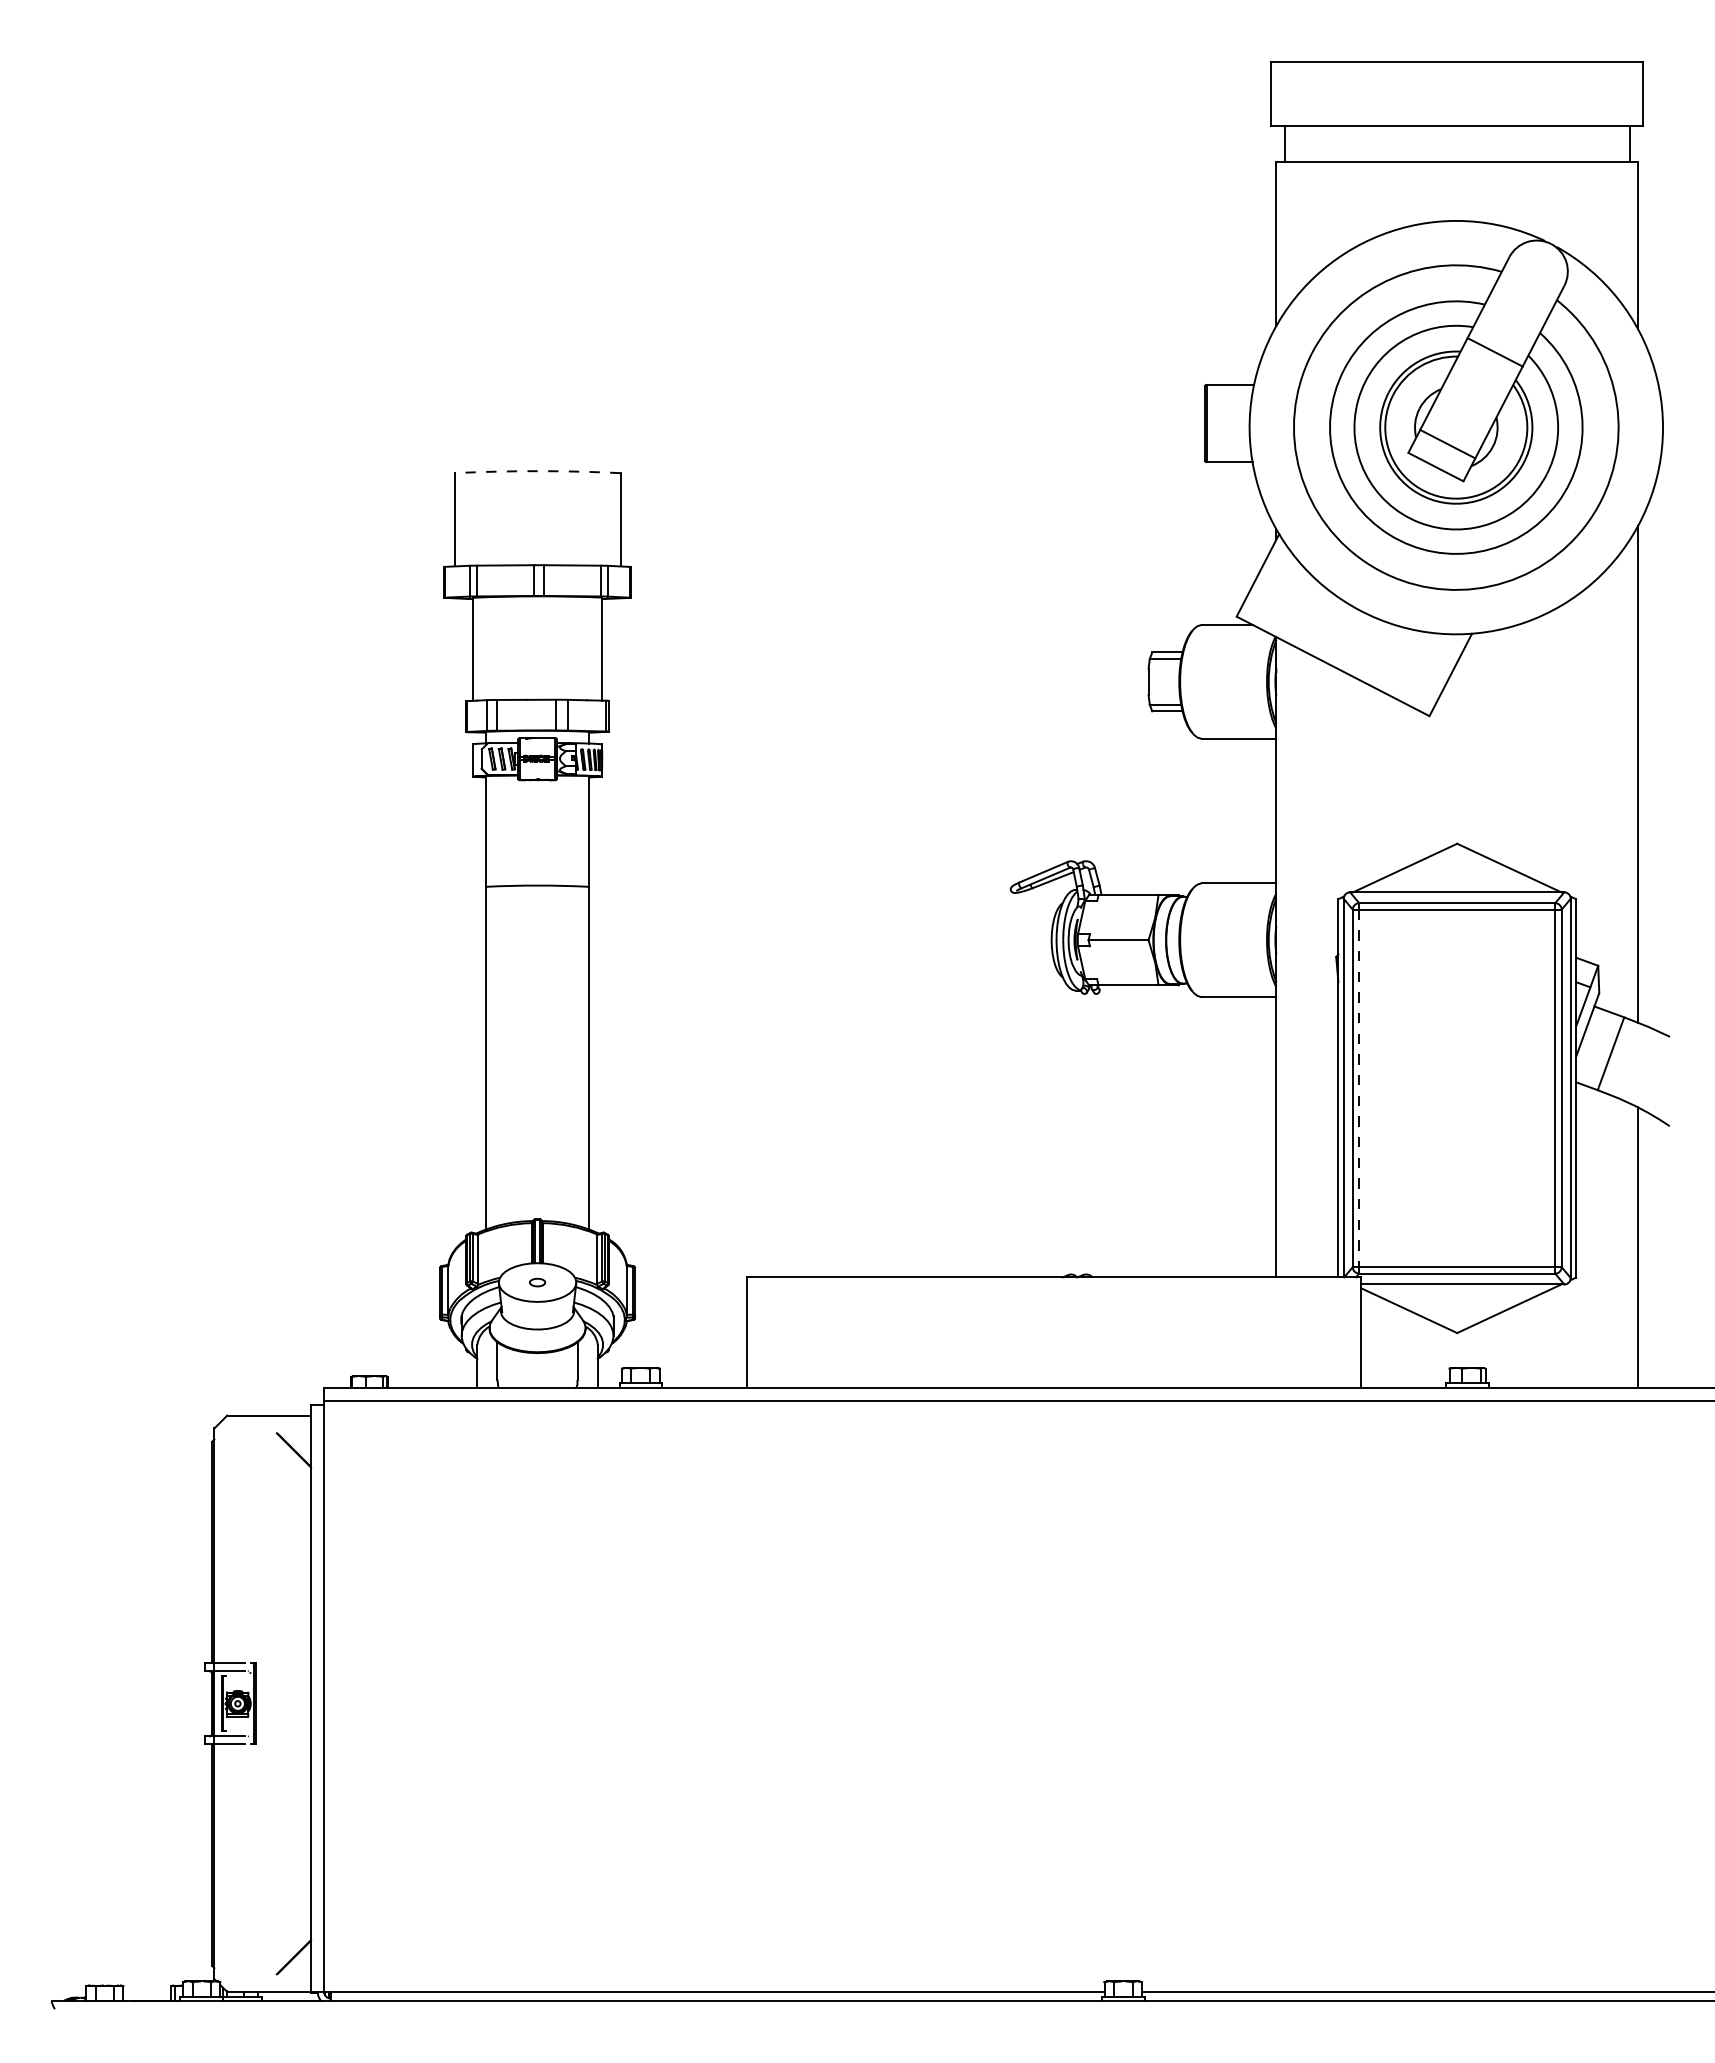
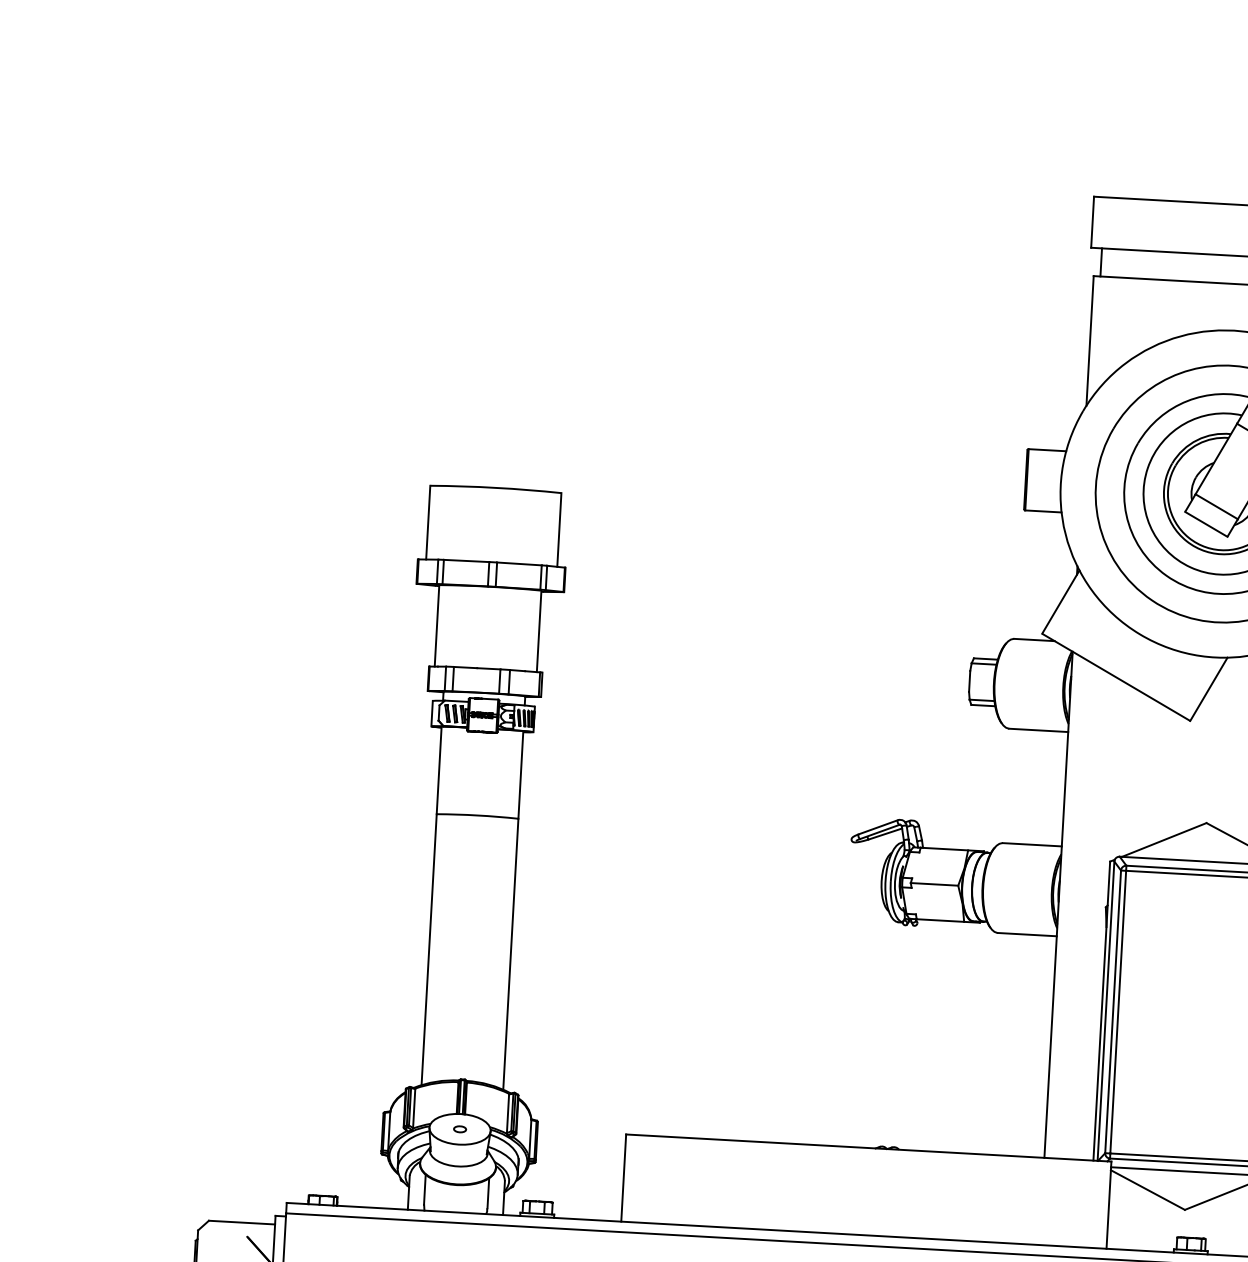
arc: (537, 471) -> (495, 488), dashed -> solid
line: (1359, 1088) -> (1118, 1012), dashed -> solid

